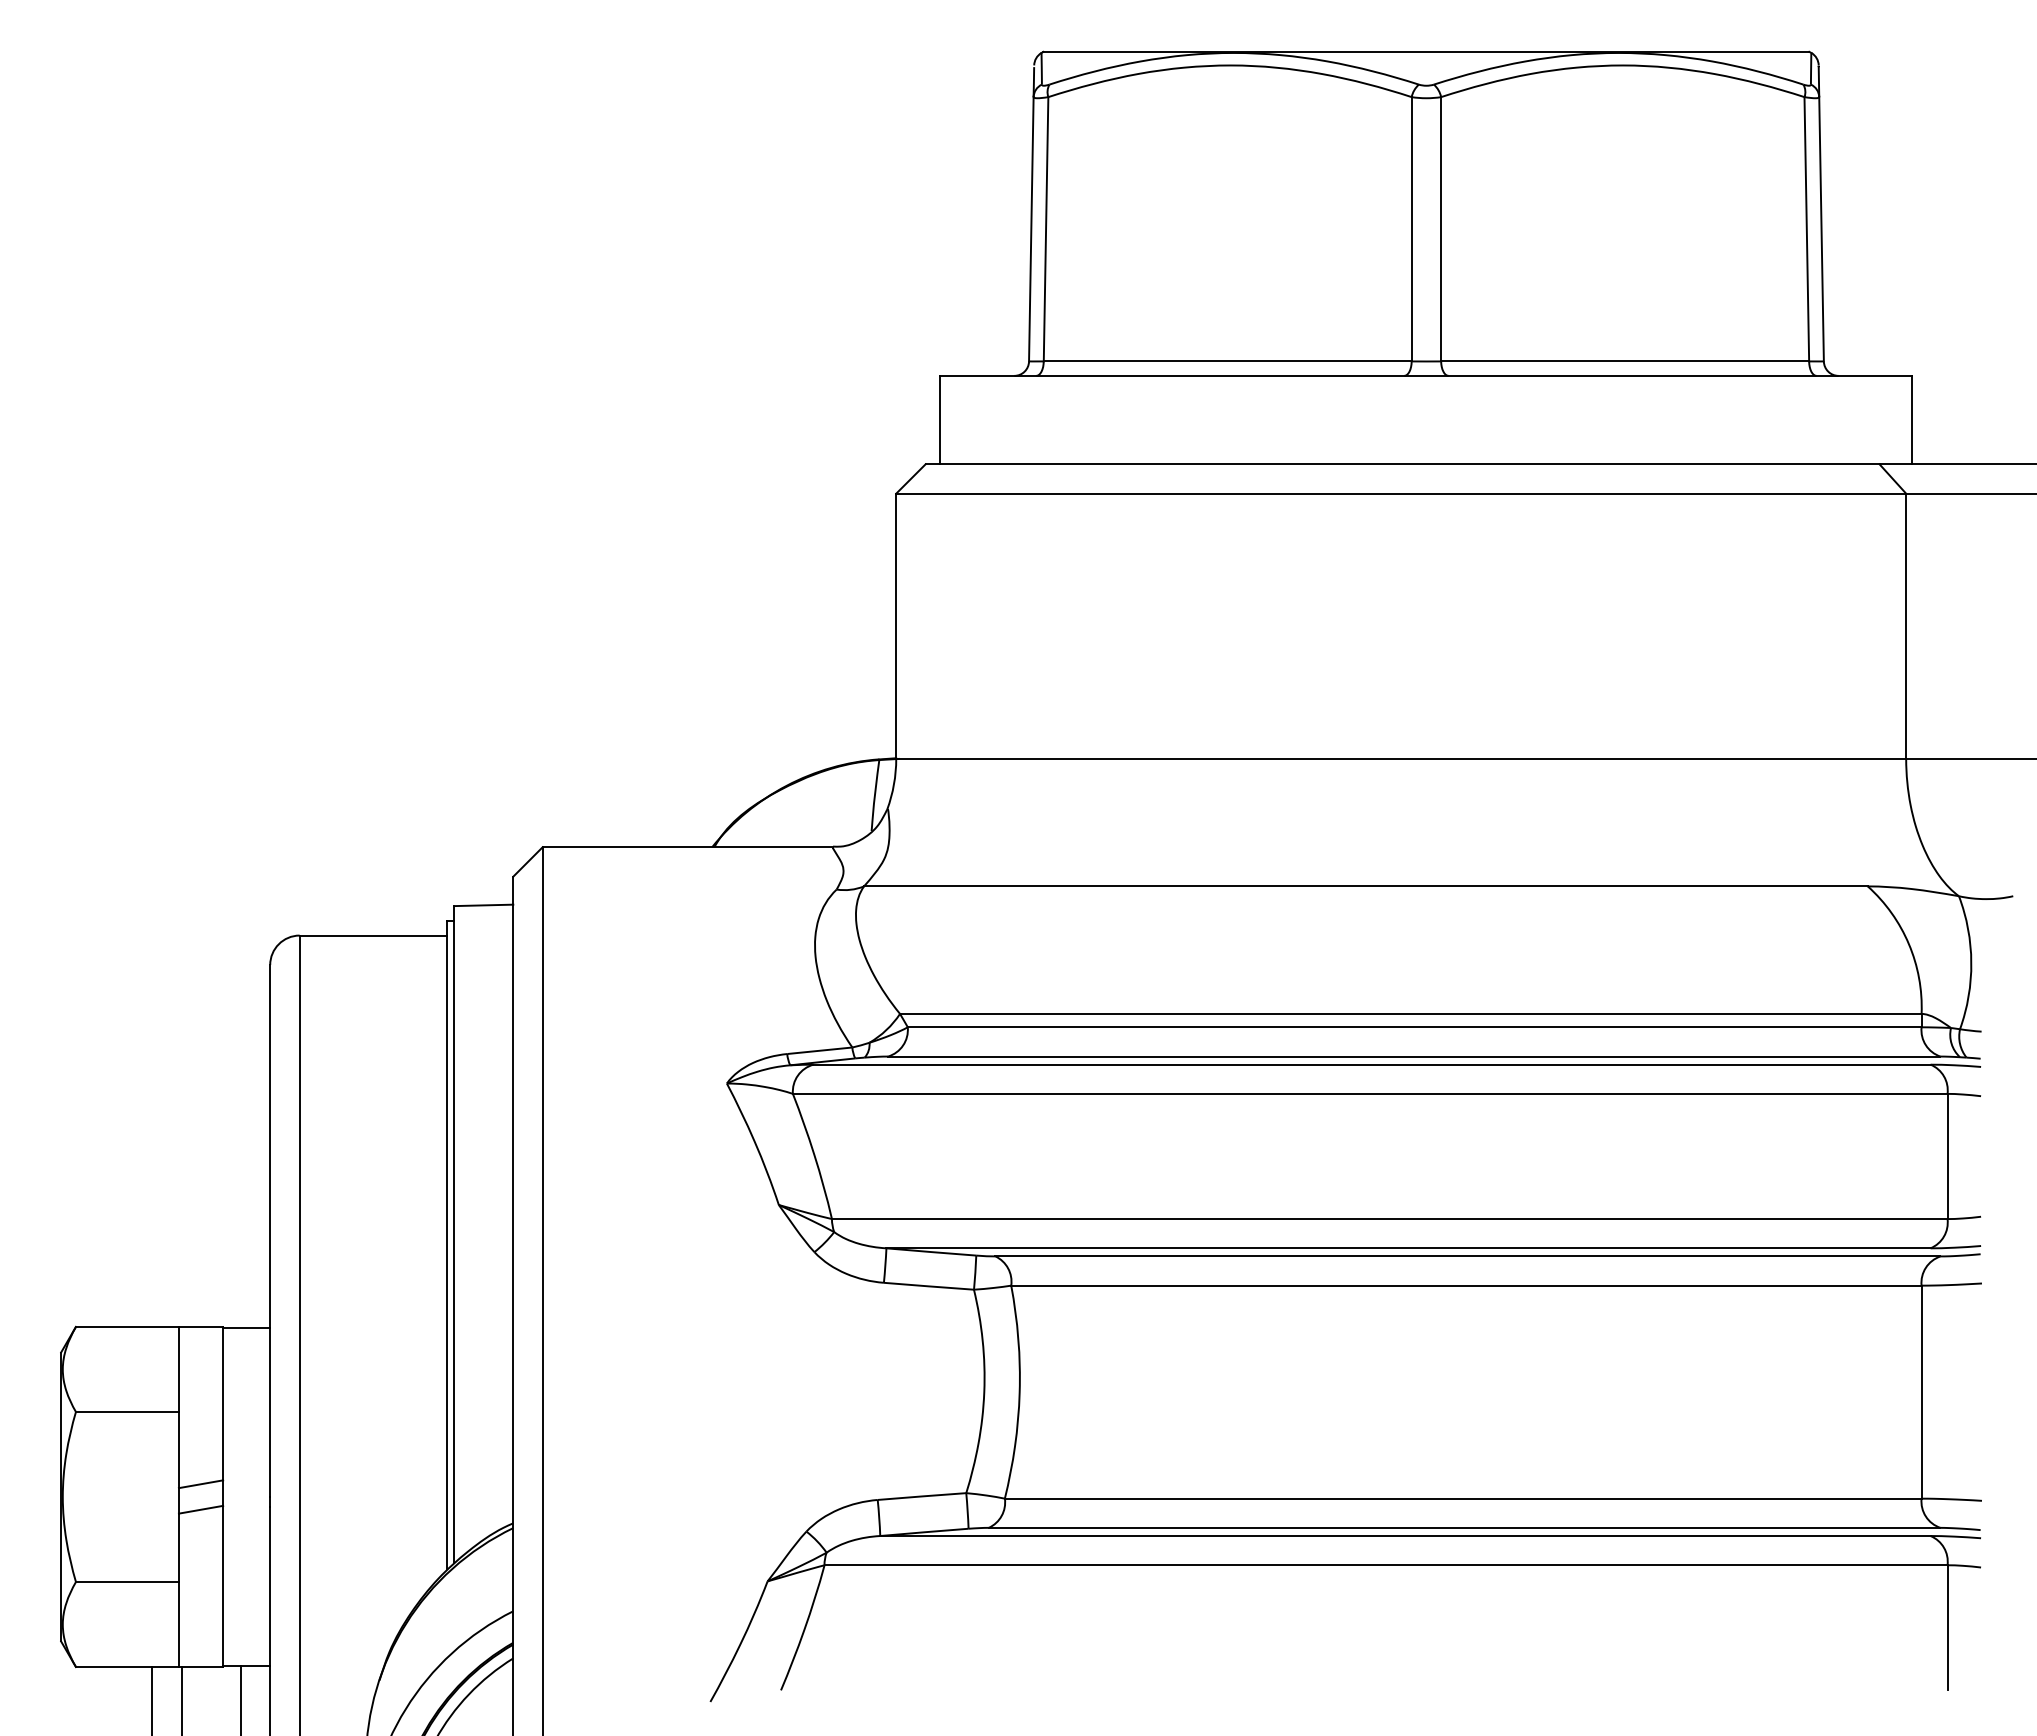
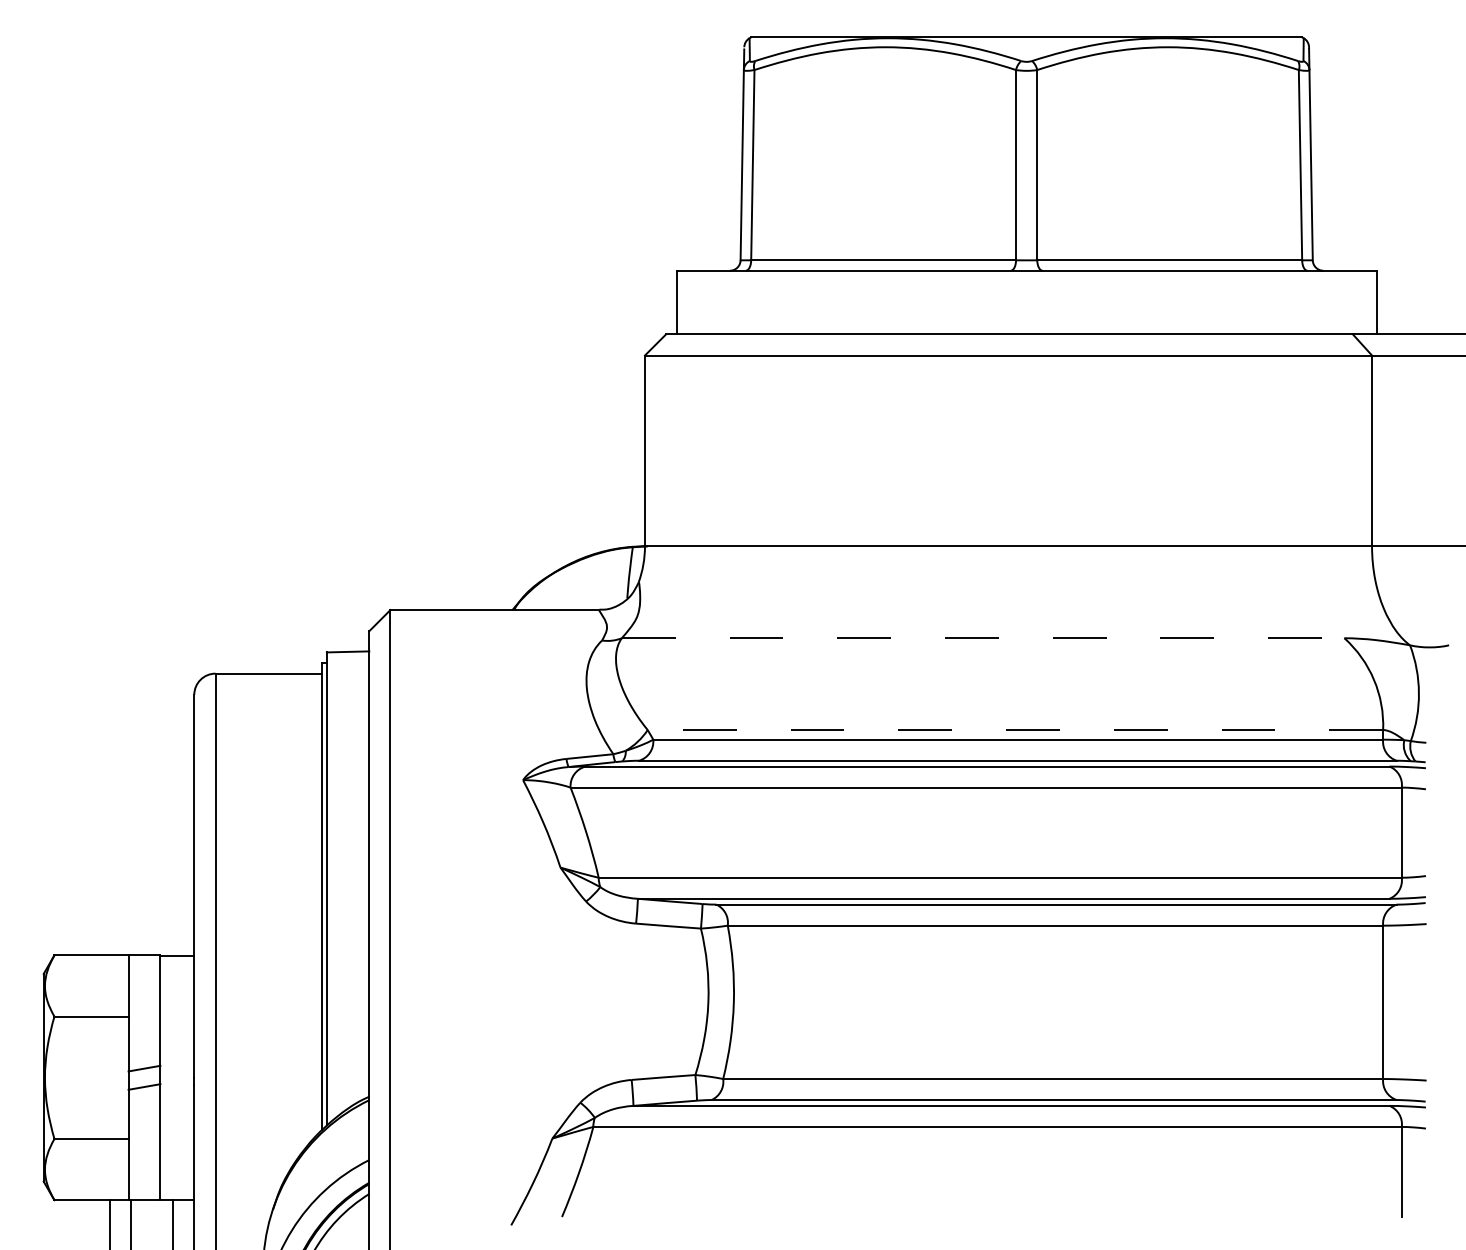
line: (1365, 886) -> (982, 638), solid -> dashed
line: (1410, 1013) -> (1015, 729), solid -> dashed

